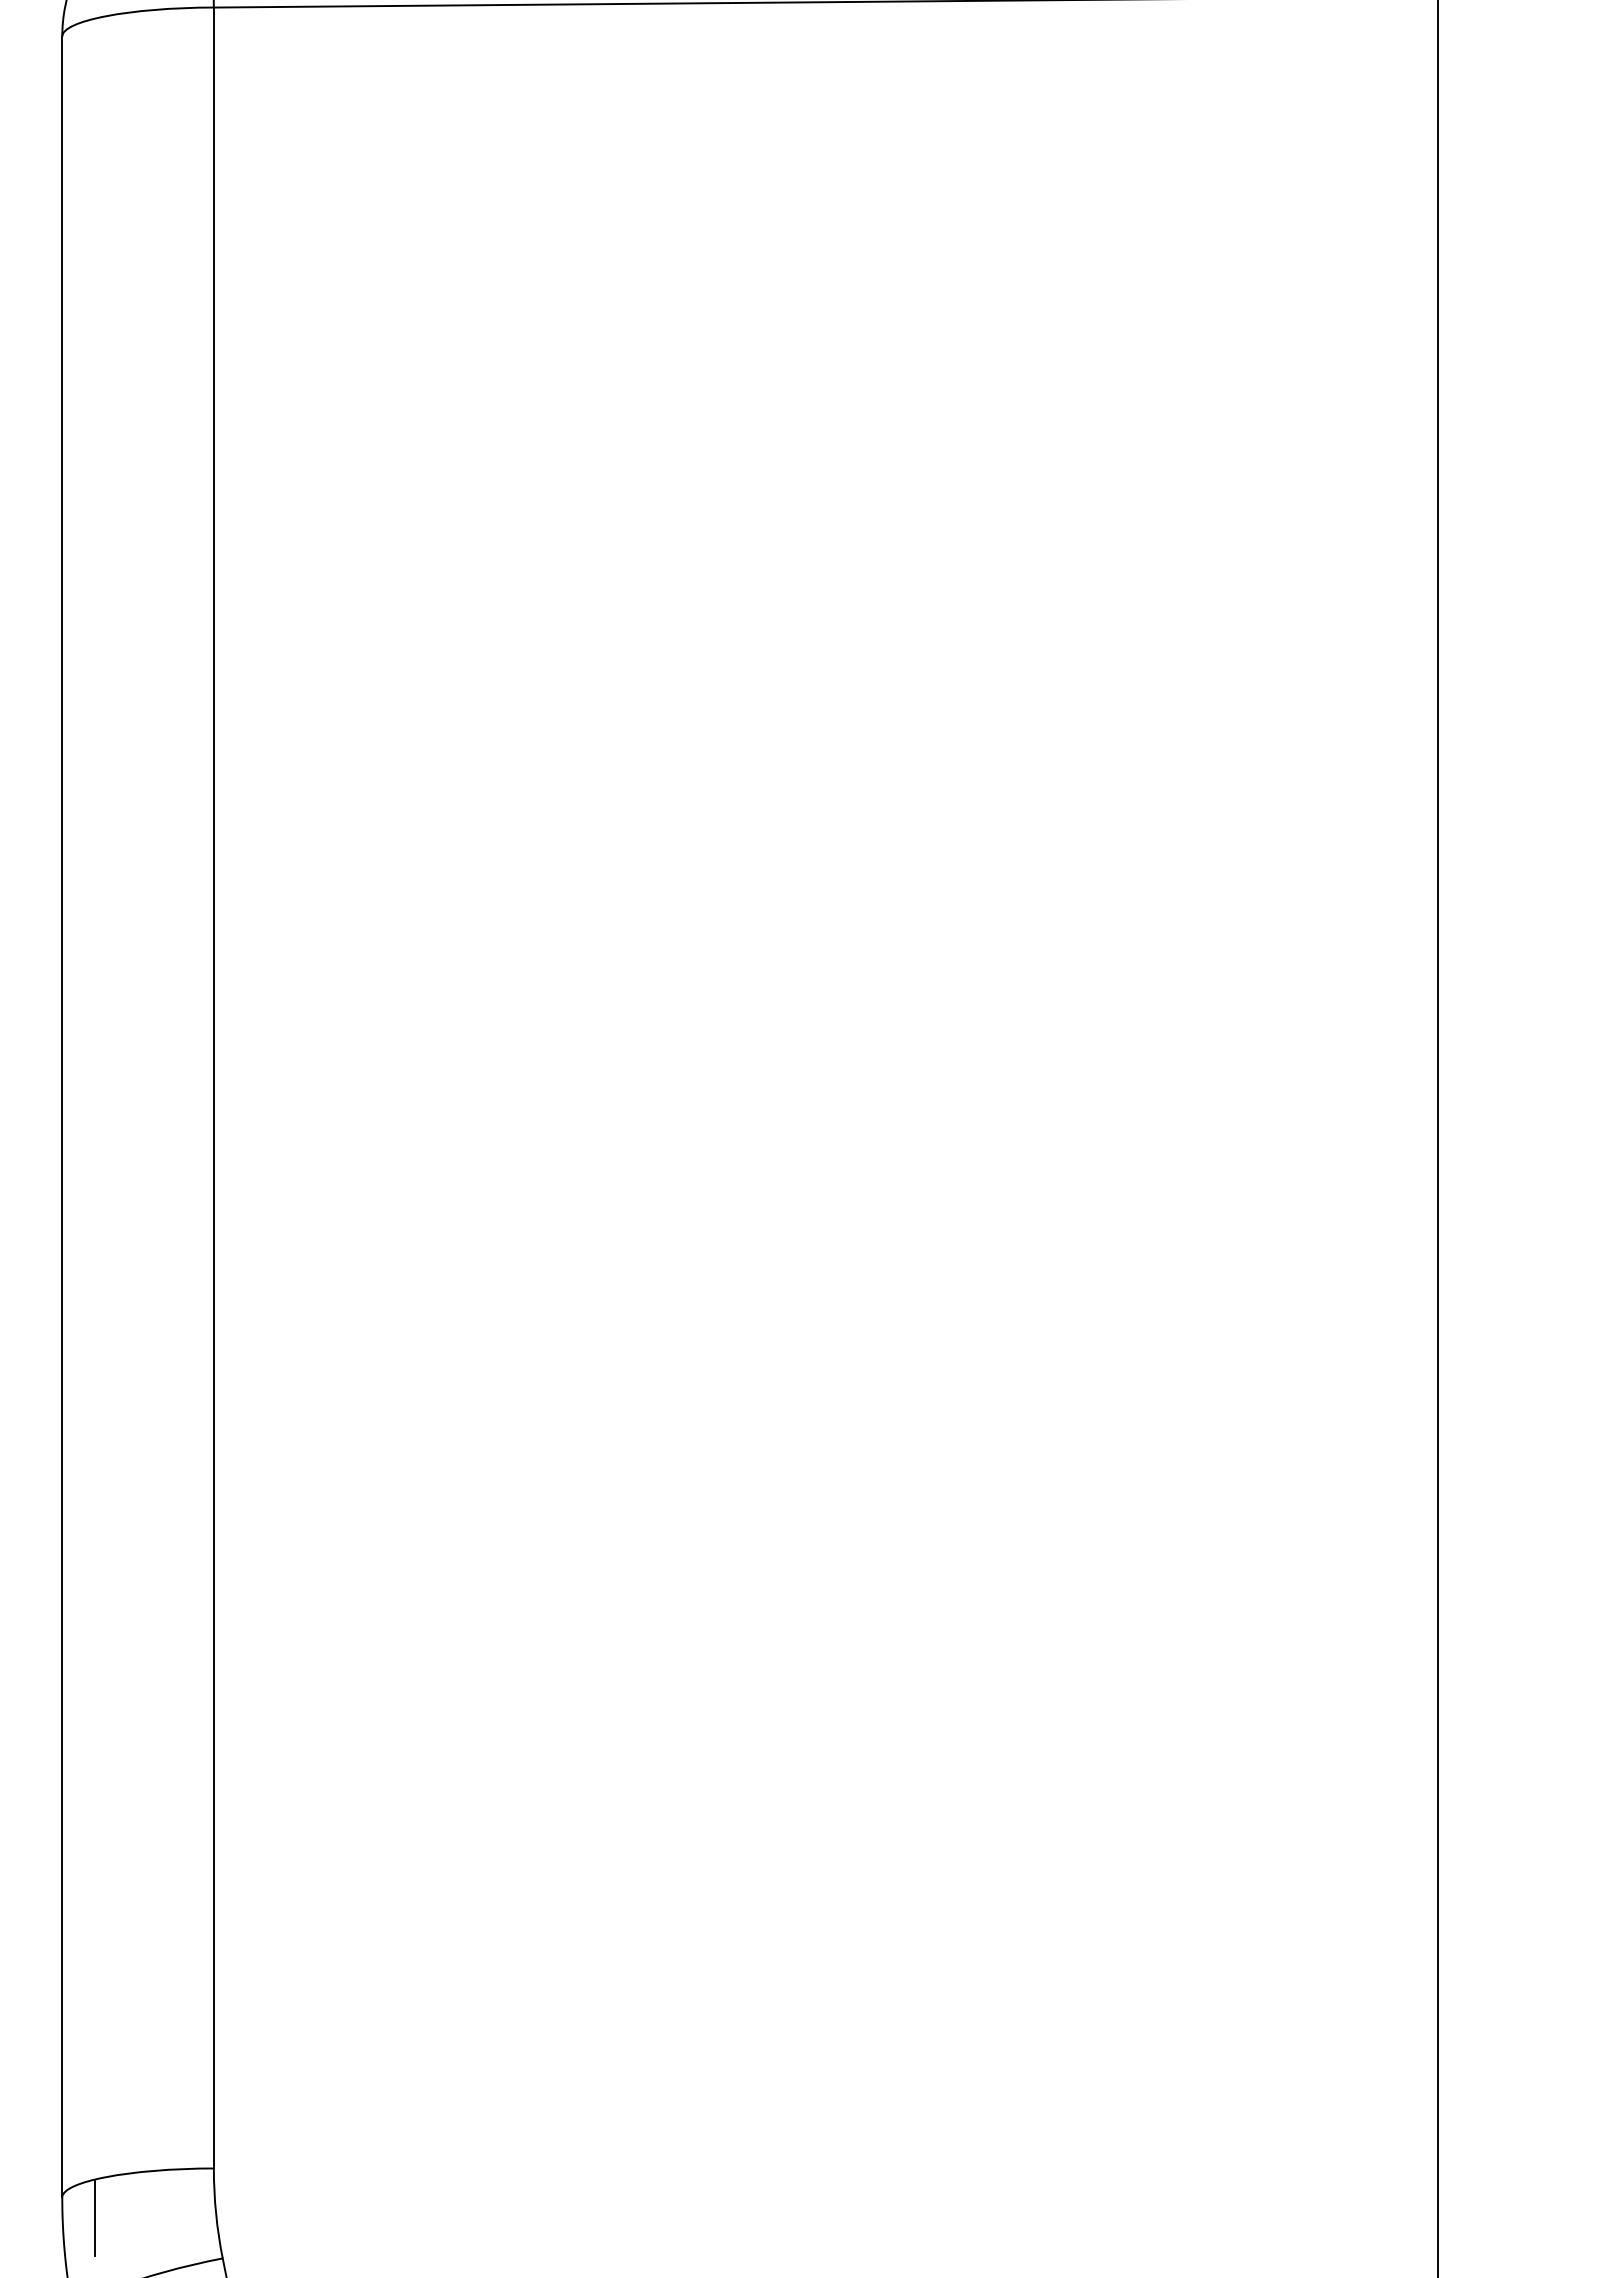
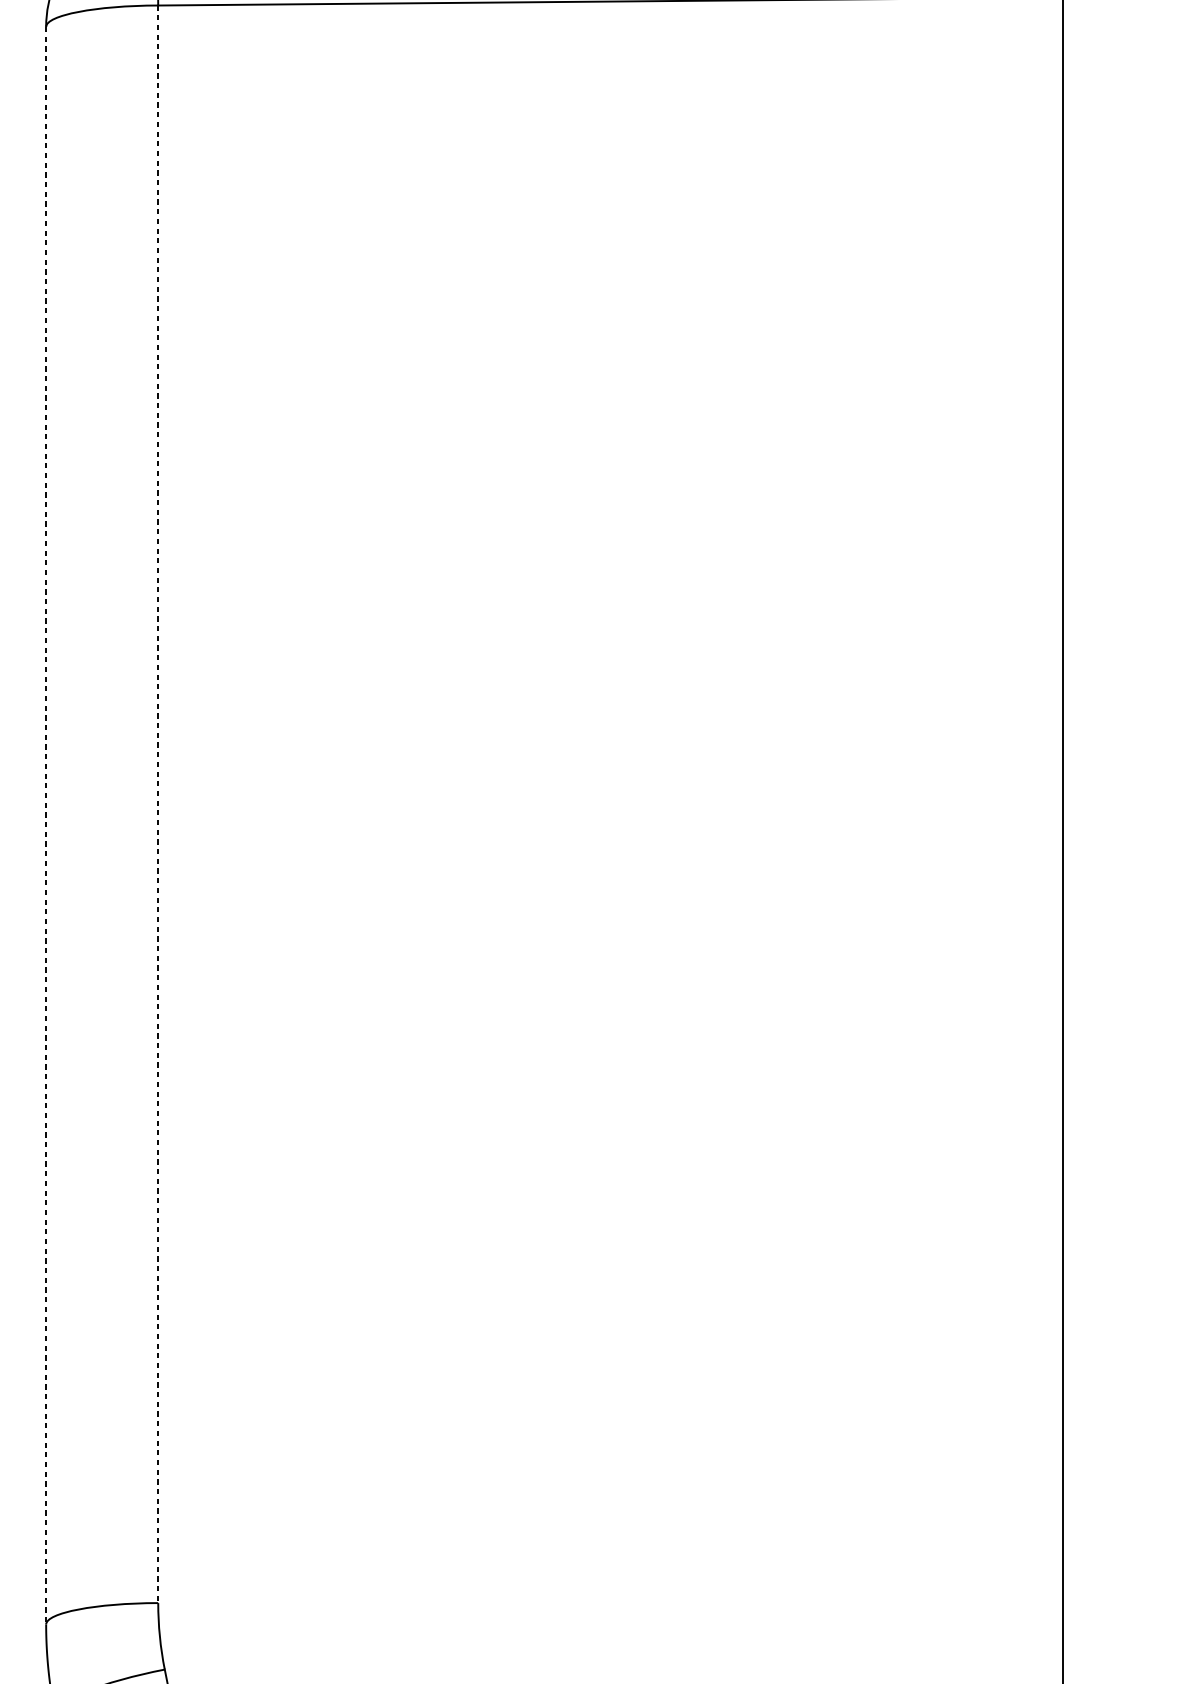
line: (213, 1088) -> (157, 804), solid -> dashed
line: (62, 1117) -> (46, 826), solid -> dashed
line: (94, 2217) -> (69, 1639), removed

